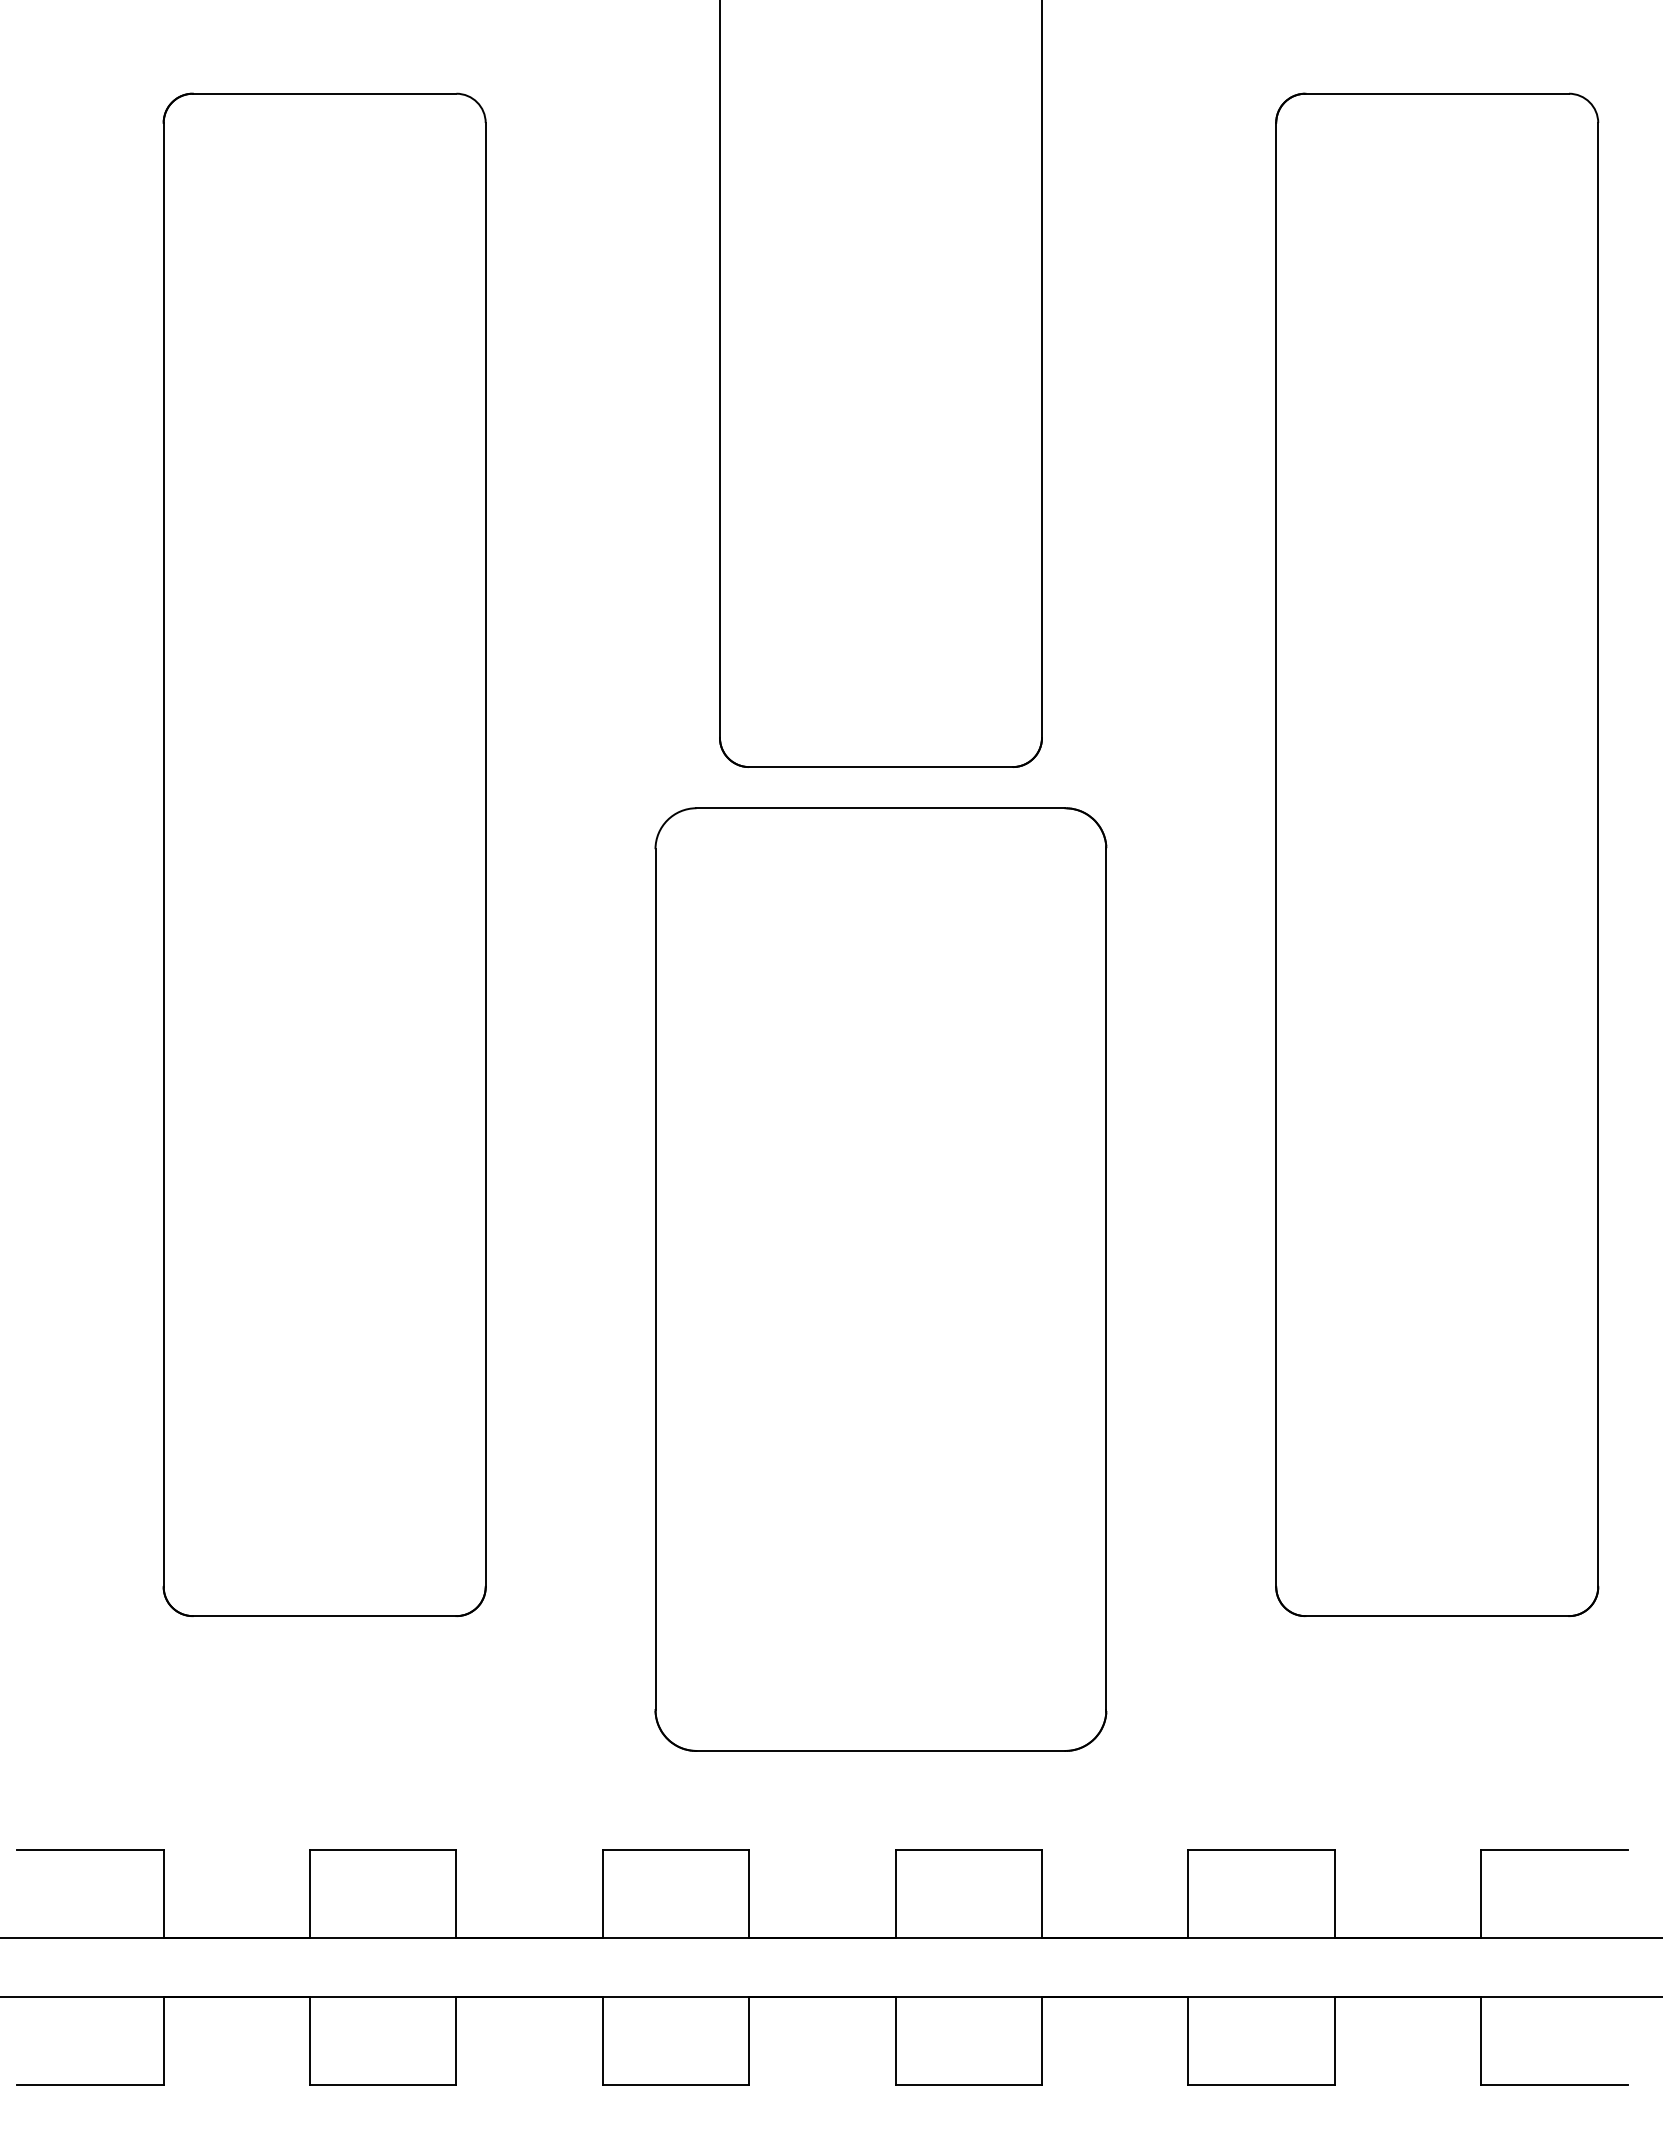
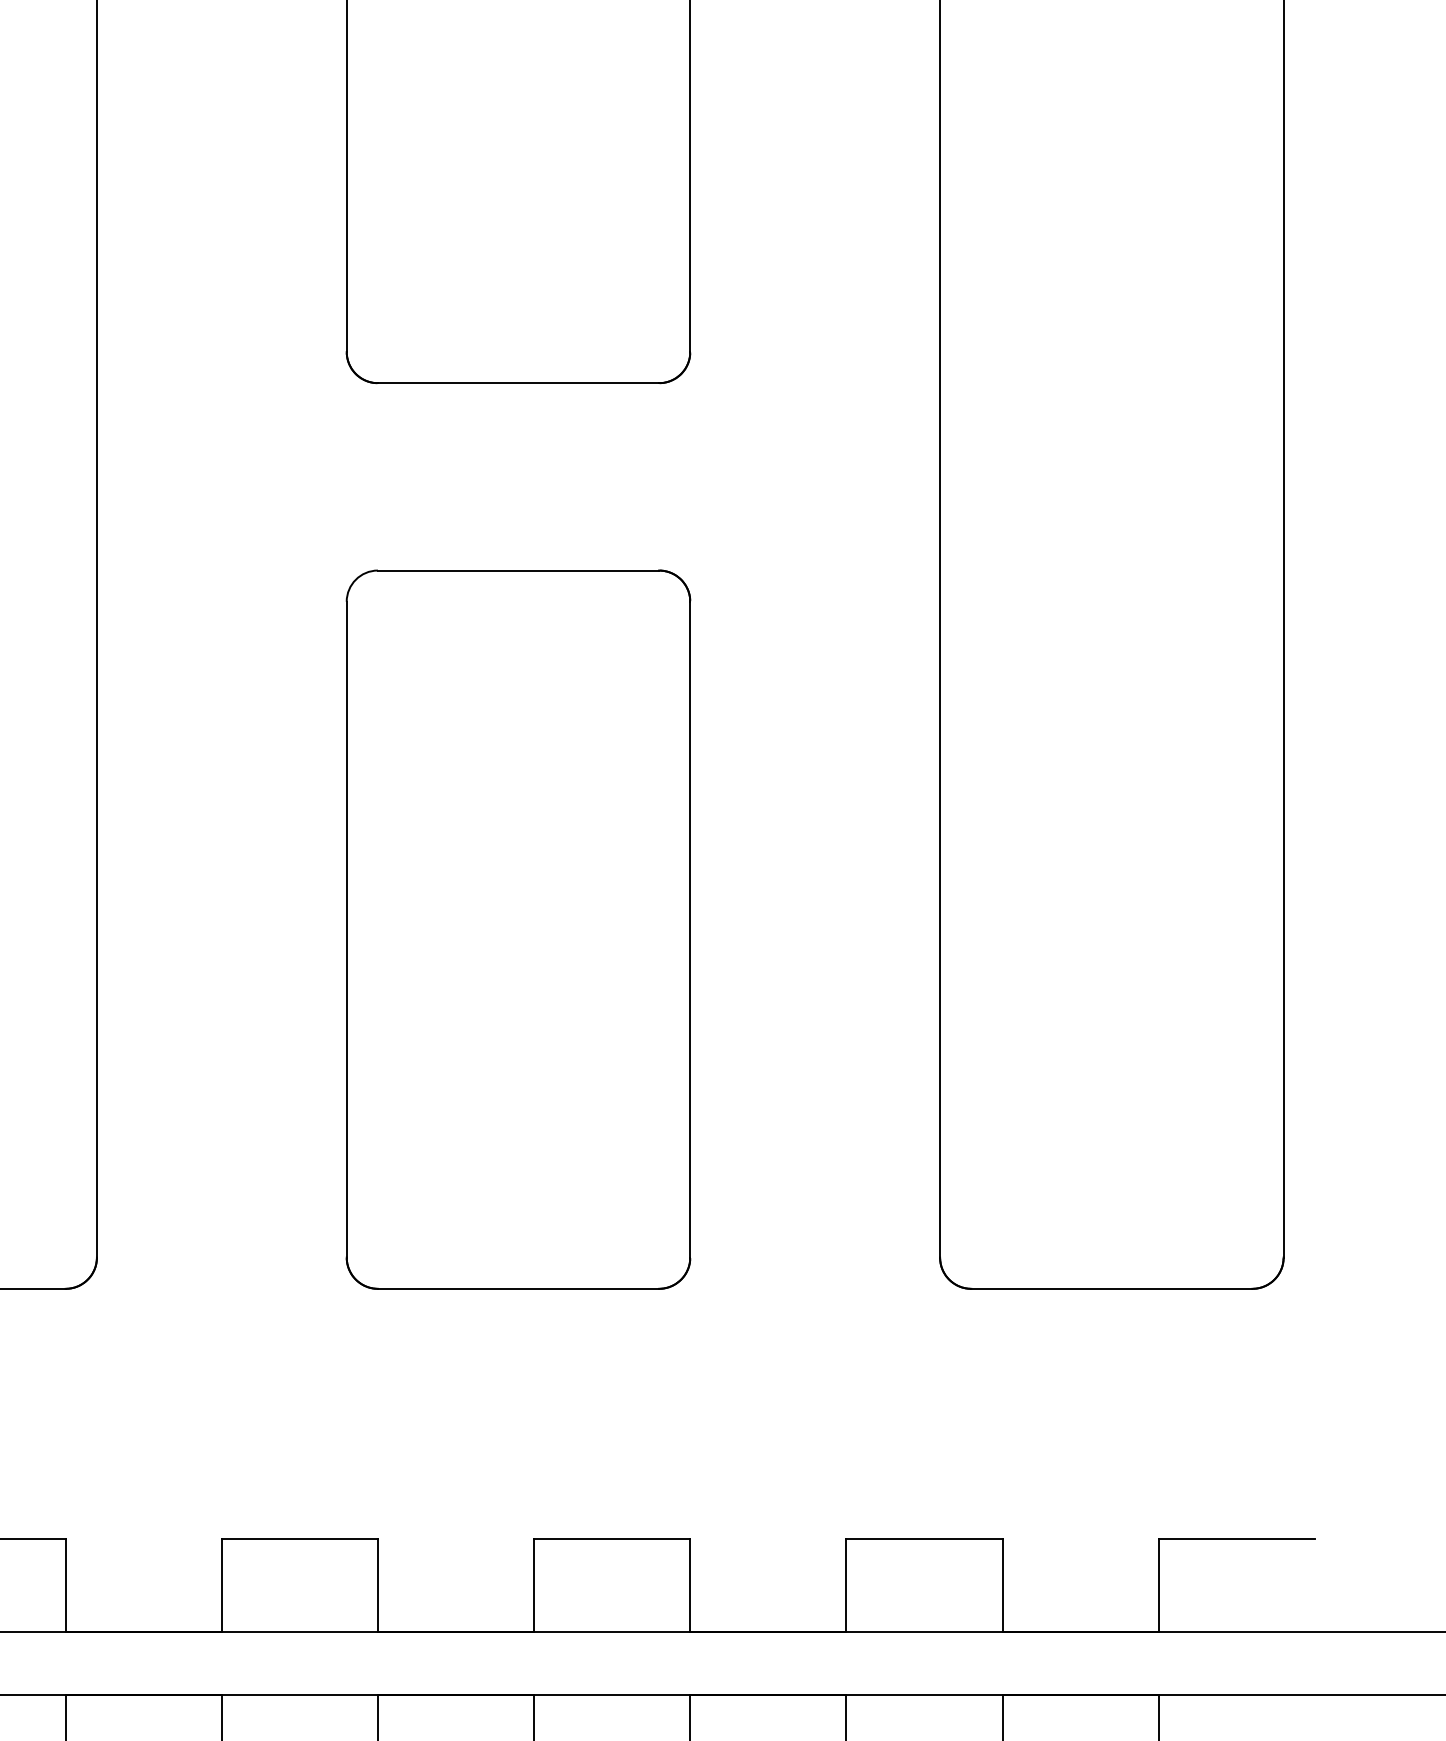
part: (880, 1278) -> (518, 928), size x0.71

